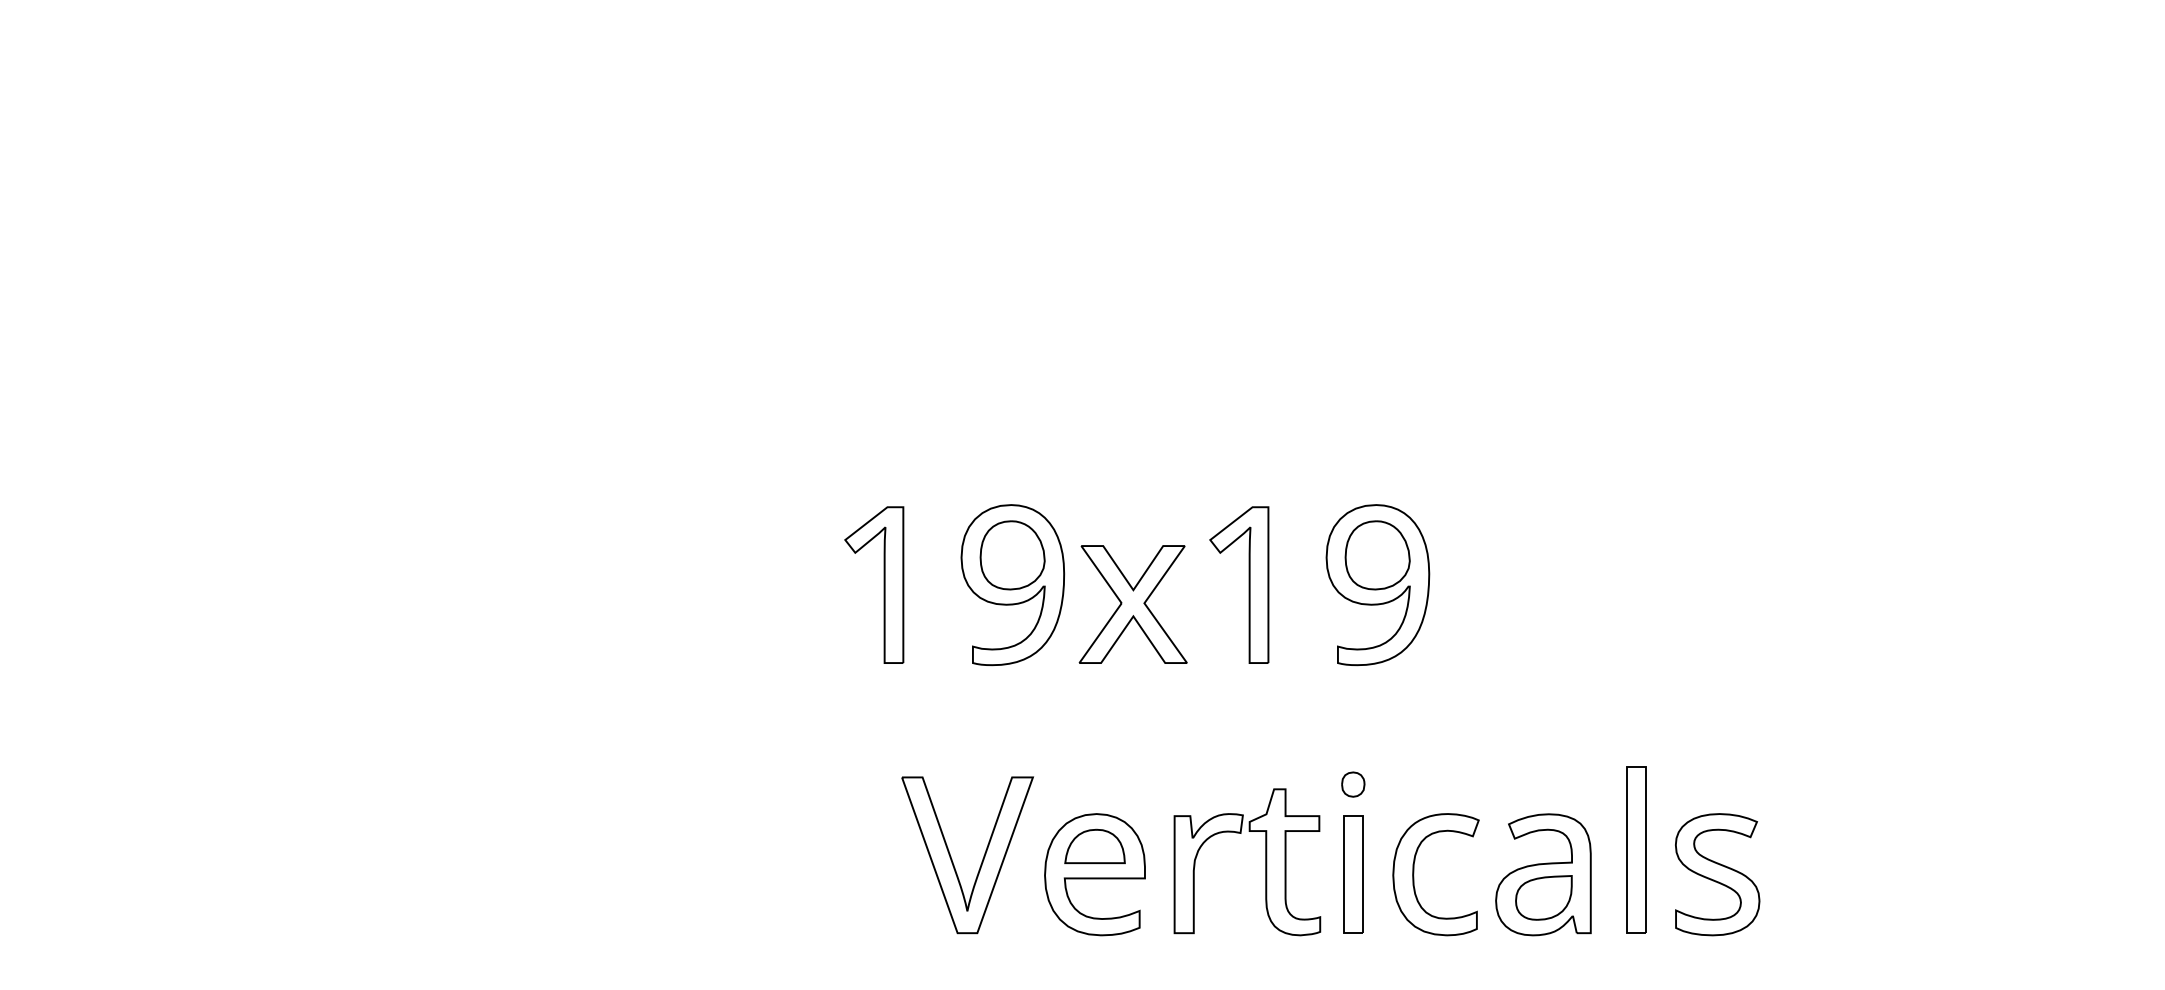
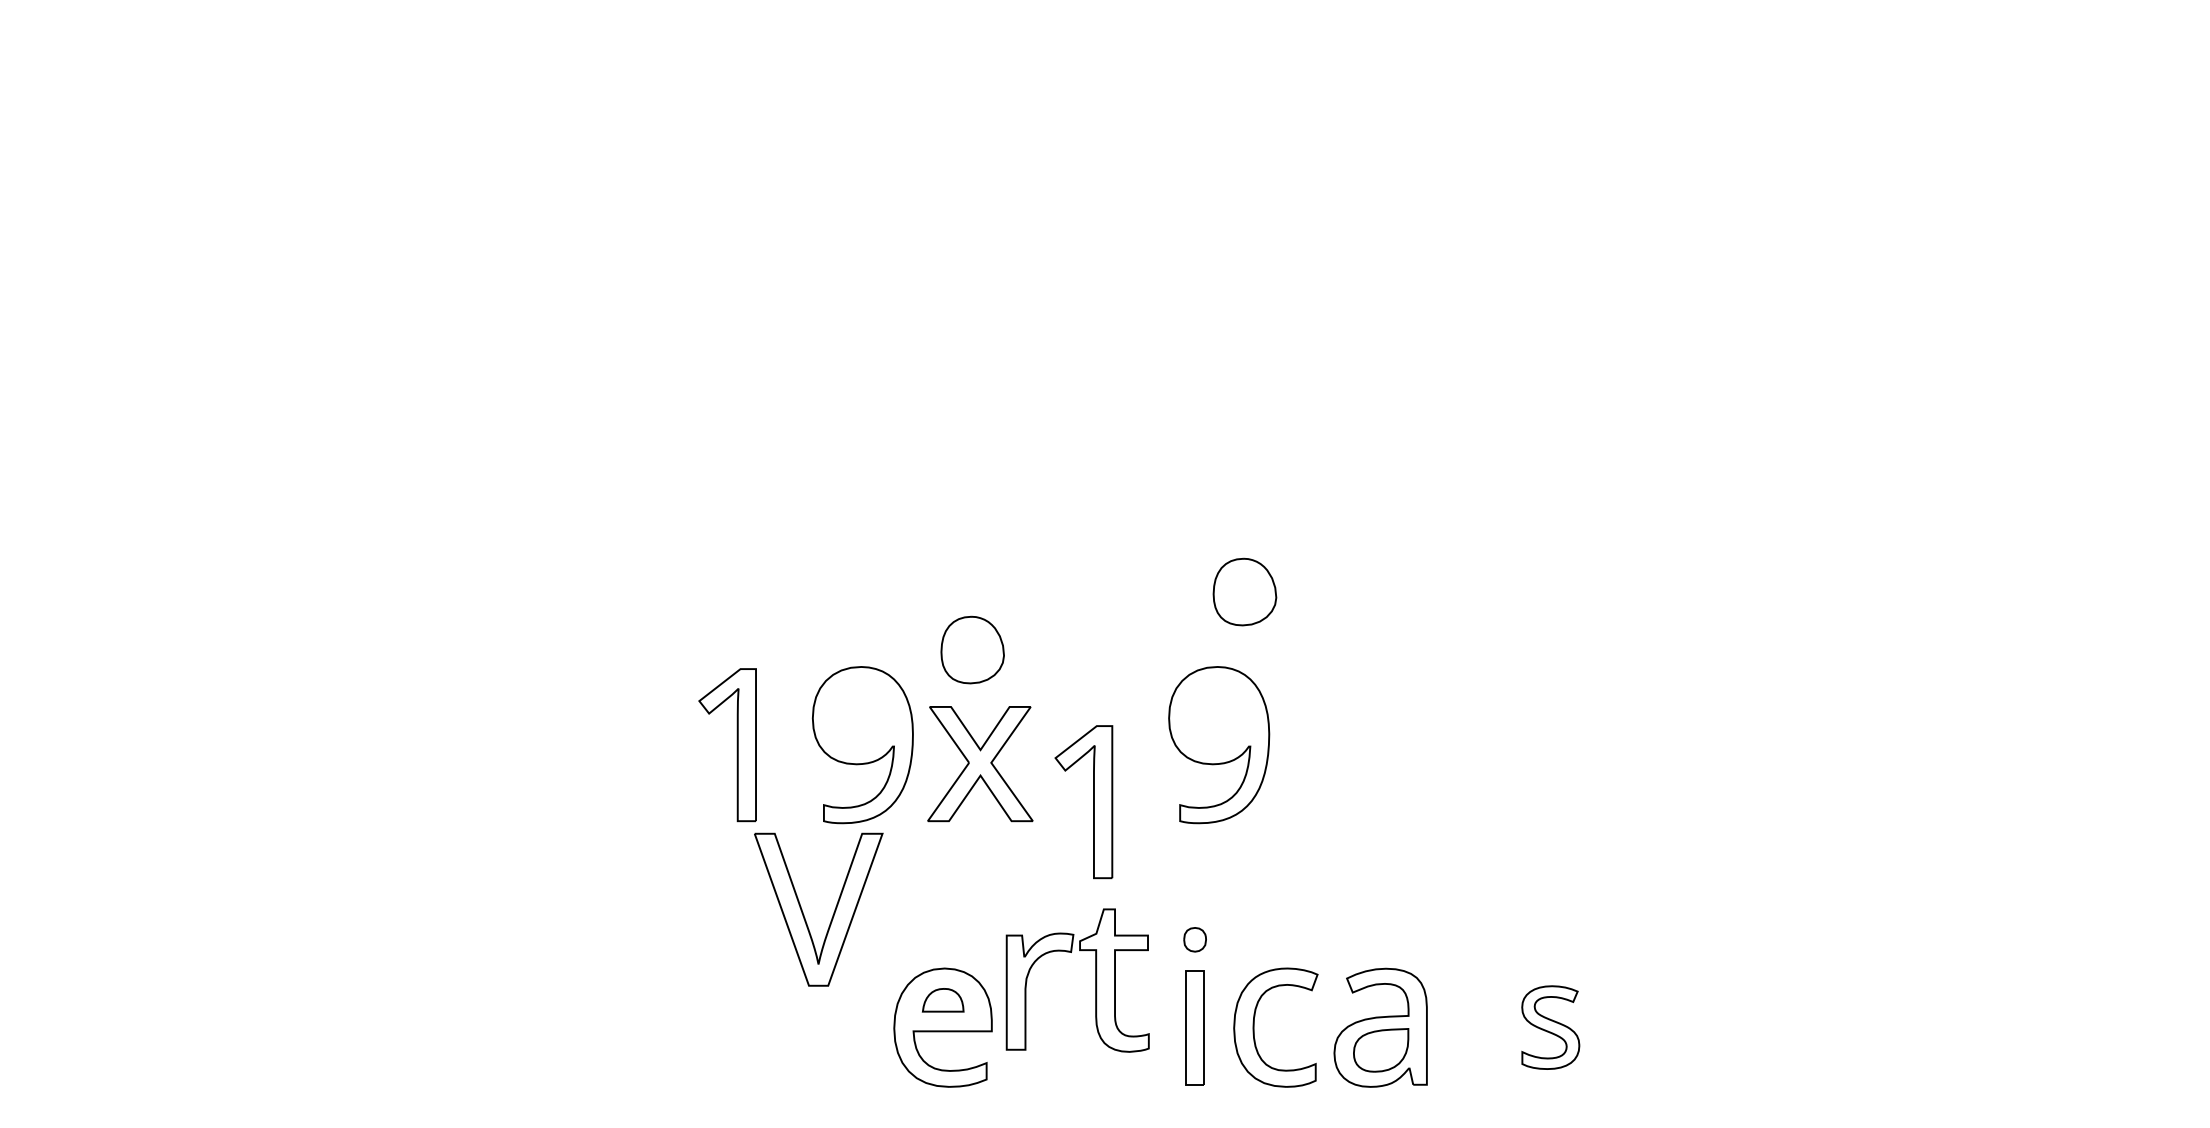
part: (1012, 554) -> (972, 649), moved
part: (1377, 554) -> (1244, 591), moved
part: (1249, 585) -> (1093, 802), moved
part: (1095, 846) -> (943, 1000), size x0.7
part: (1636, 849) -> (1471, 1003), removed
part: (953, 860) -> (804, 914), moved
part: (1265, 862) -> (1095, 980), moved
part: (1717, 874) -> (1550, 1027), size x0.7

